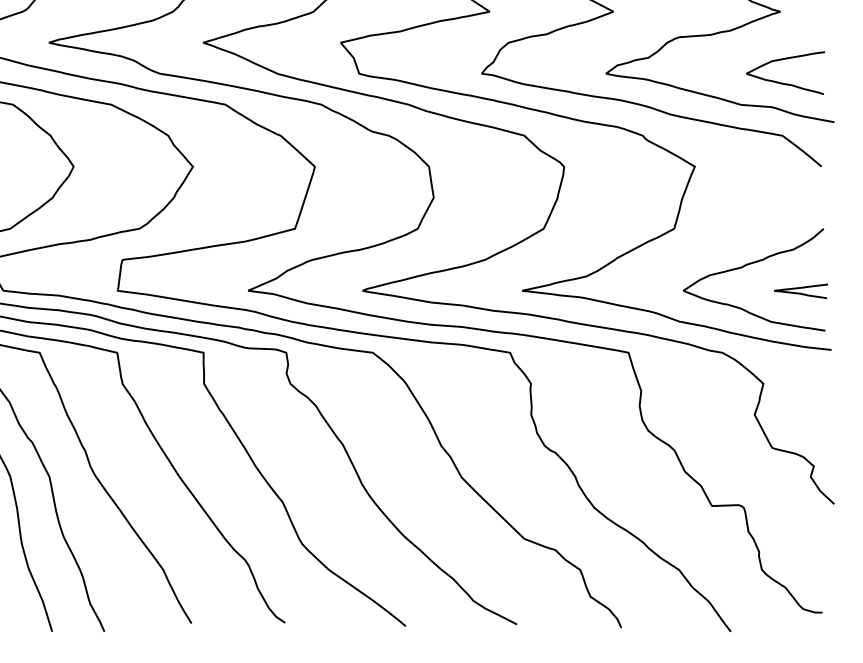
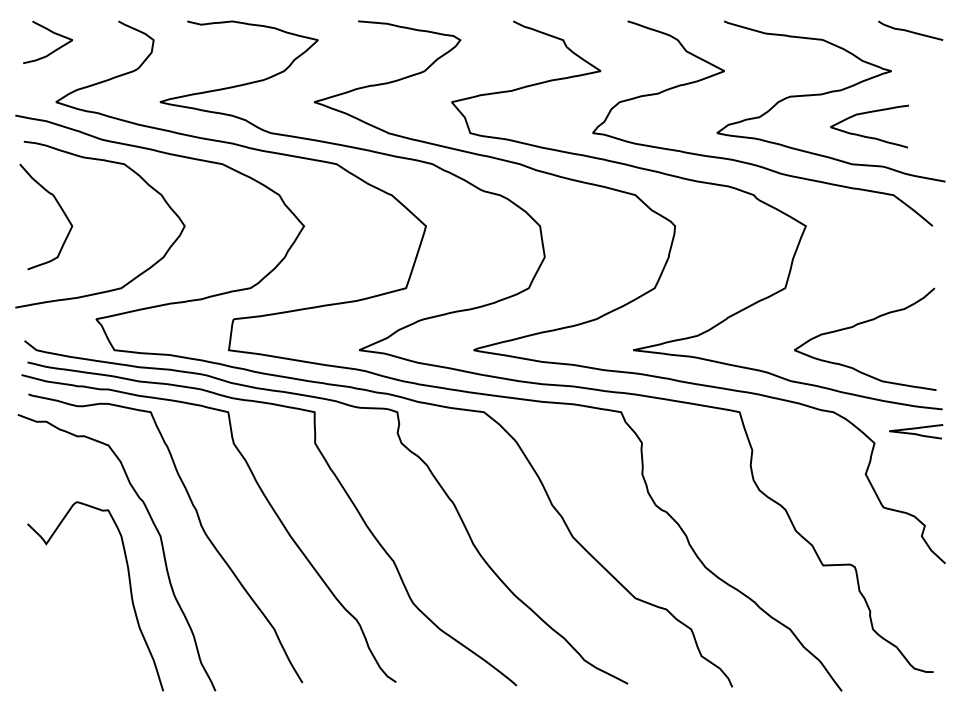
curve: (785, 83) -> (869, 136), moved
curve: (801, 289) -> (916, 429), moved

